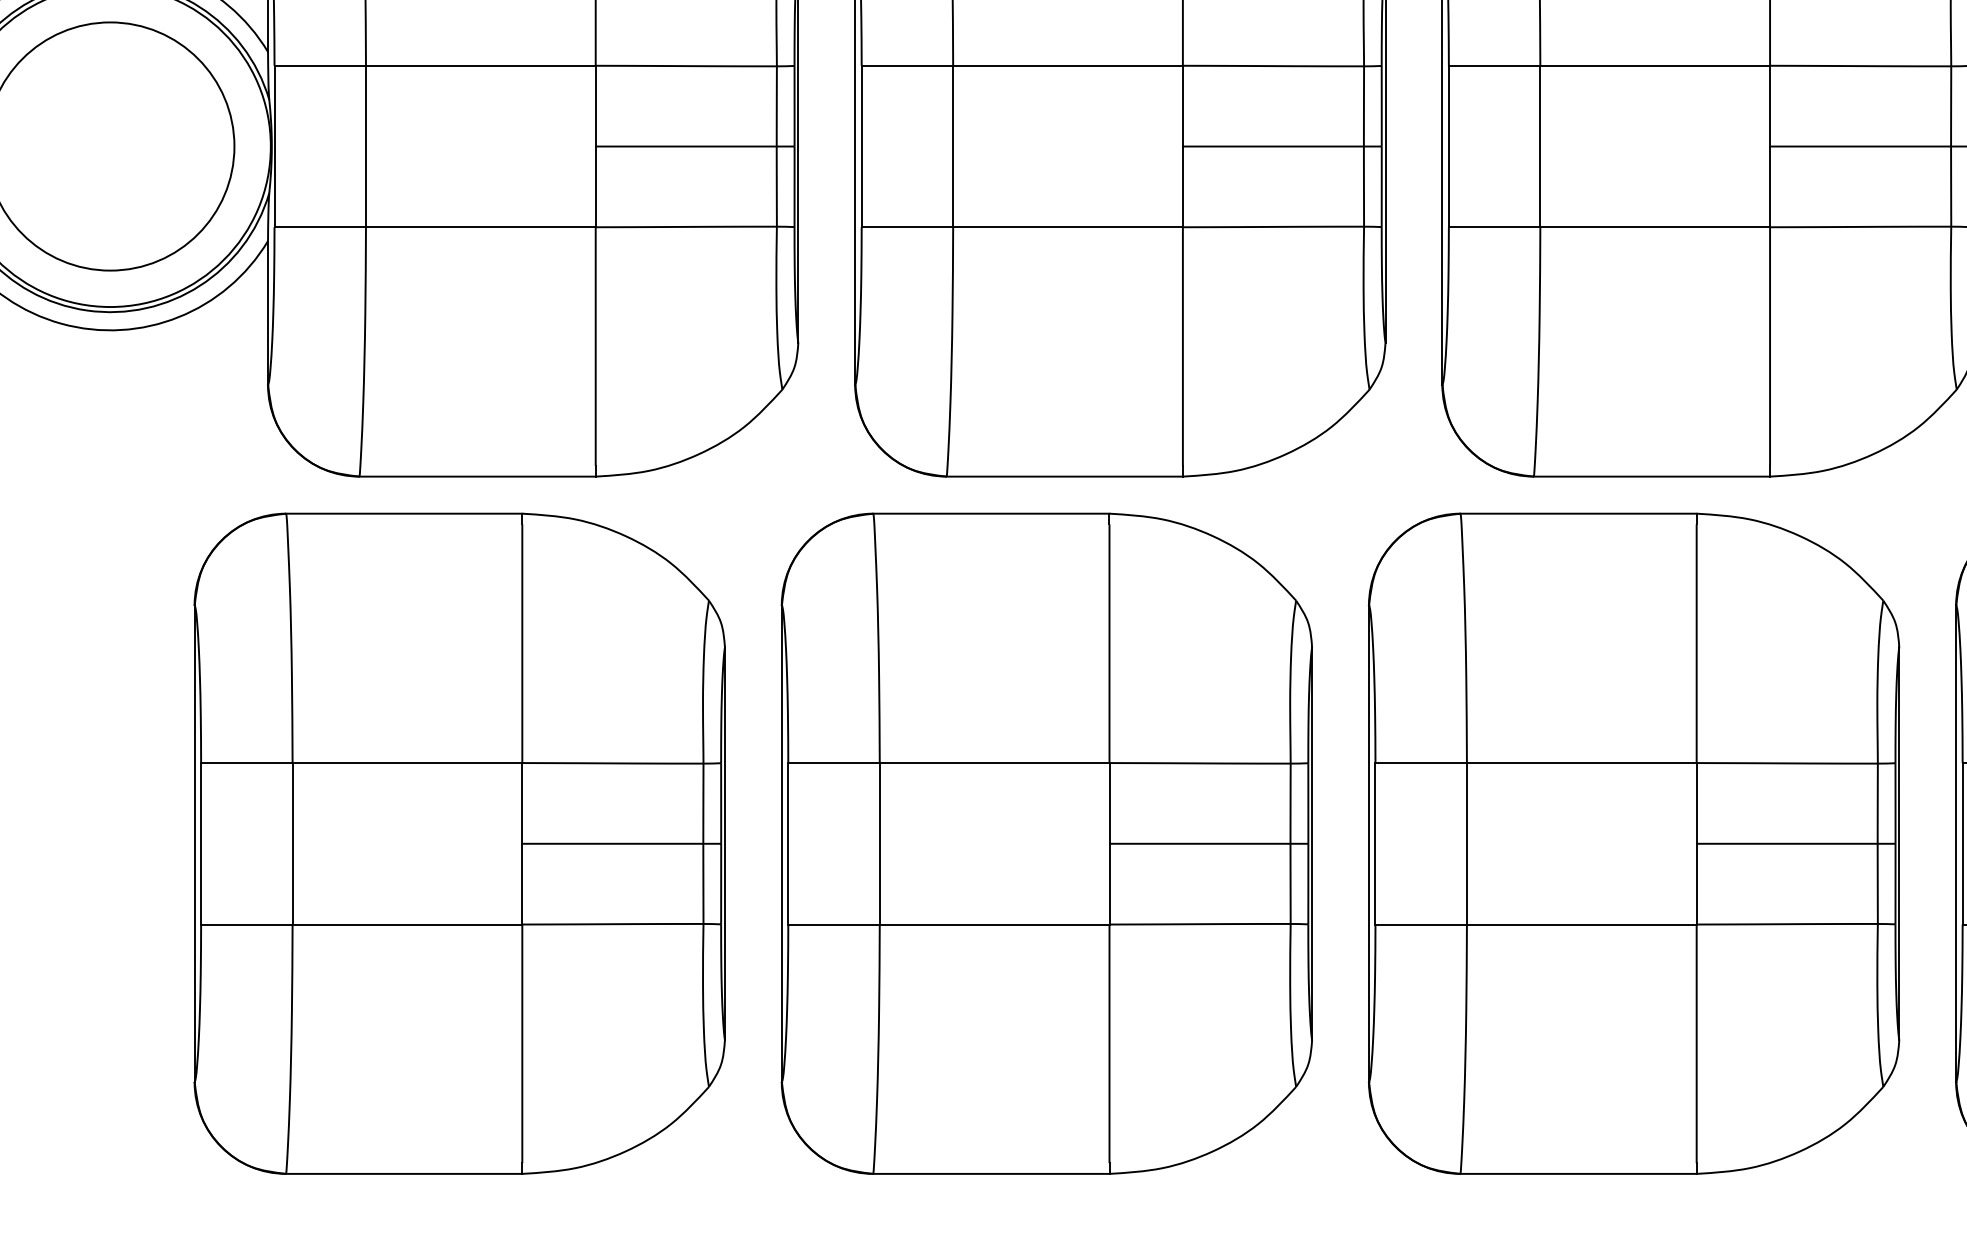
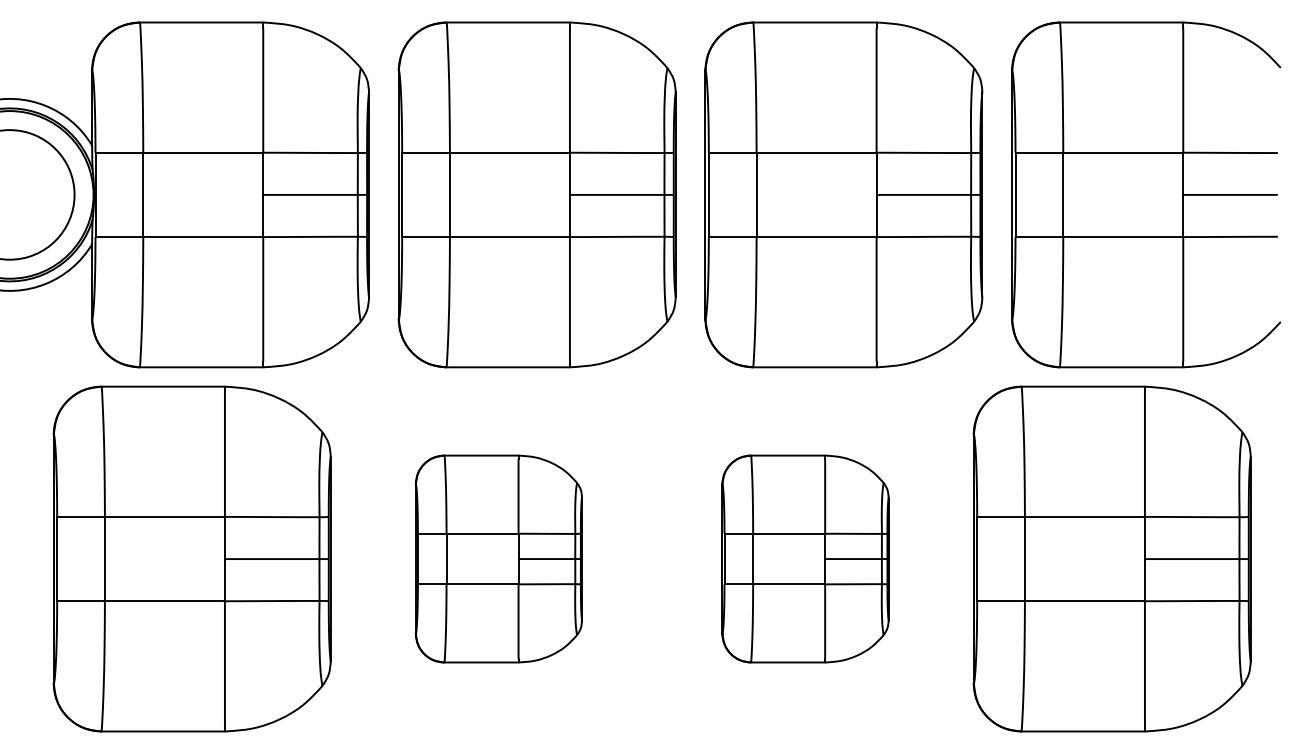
part: (1046, 842) -> (498, 558), size x0.6
part: (1633, 842) -> (805, 558), size x0.6

